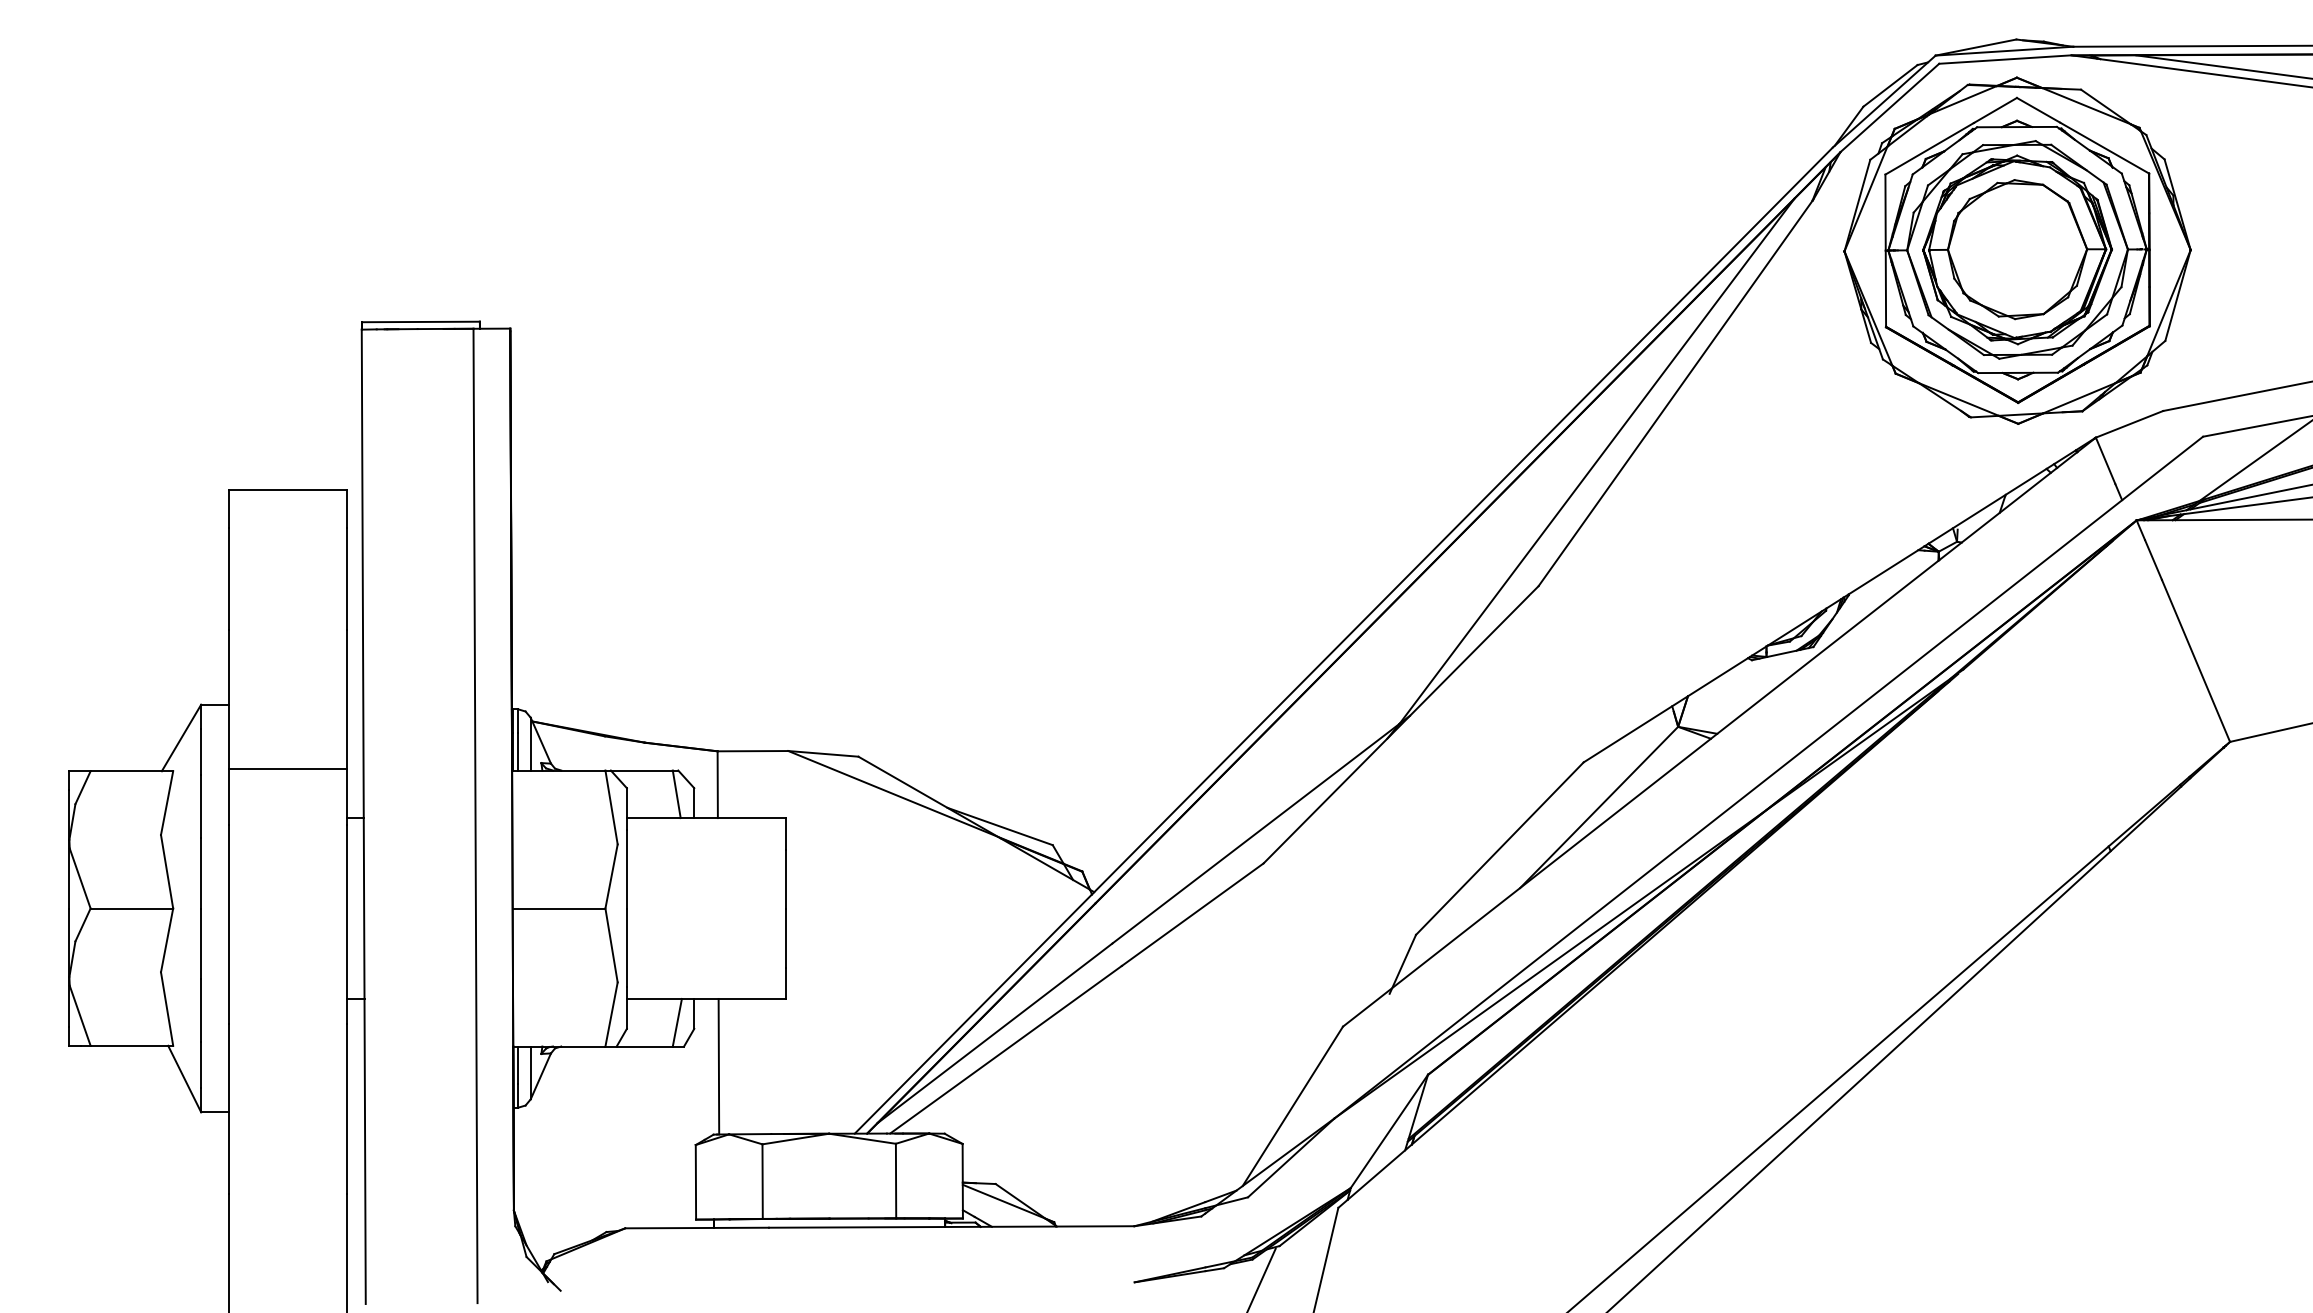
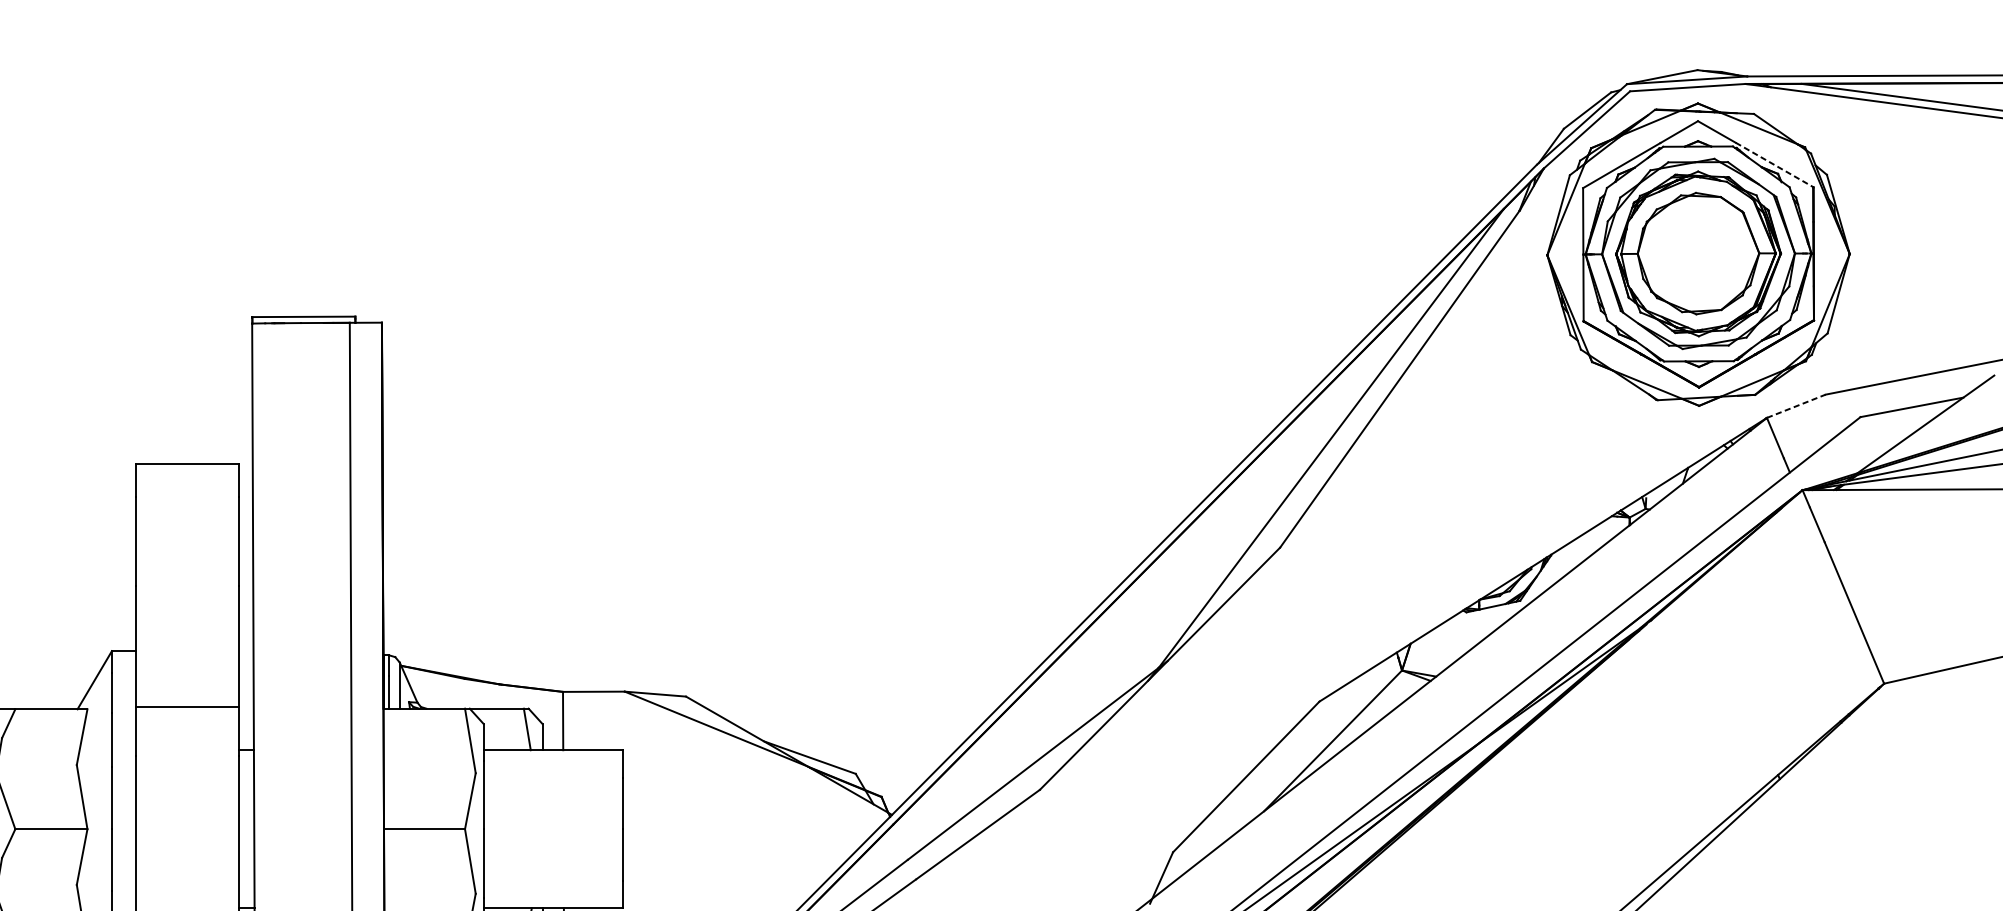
line: (2105, 148) -> (1775, 165), solid -> dashed
line: (2129, 424) -> (1796, 406), solid -> dashed

